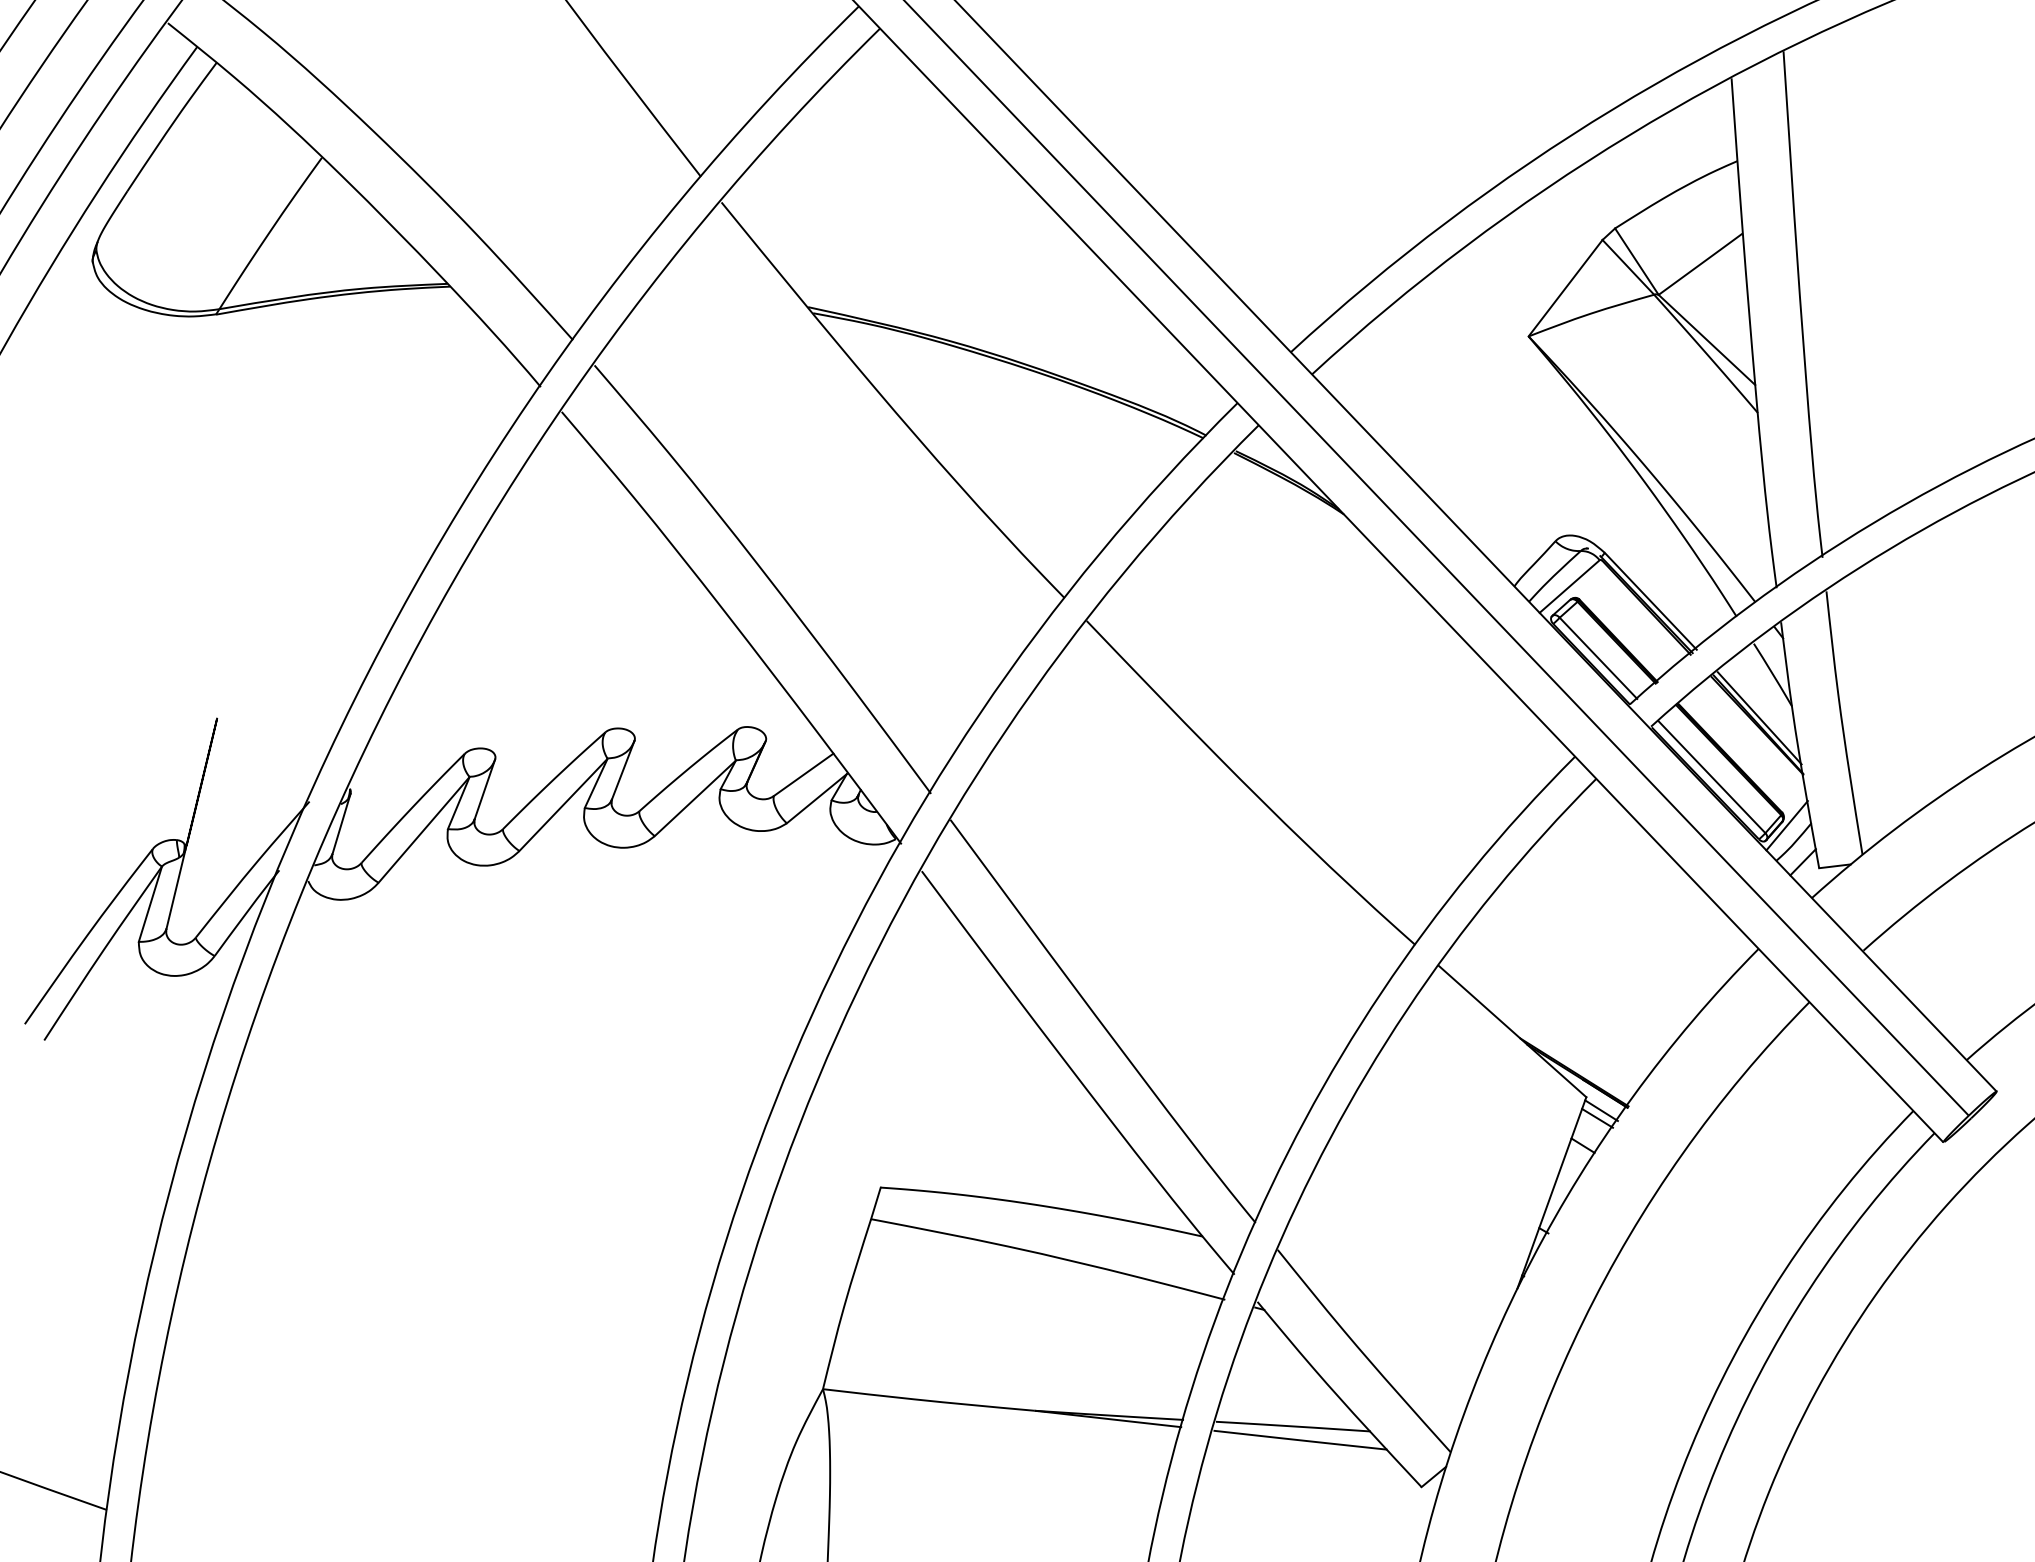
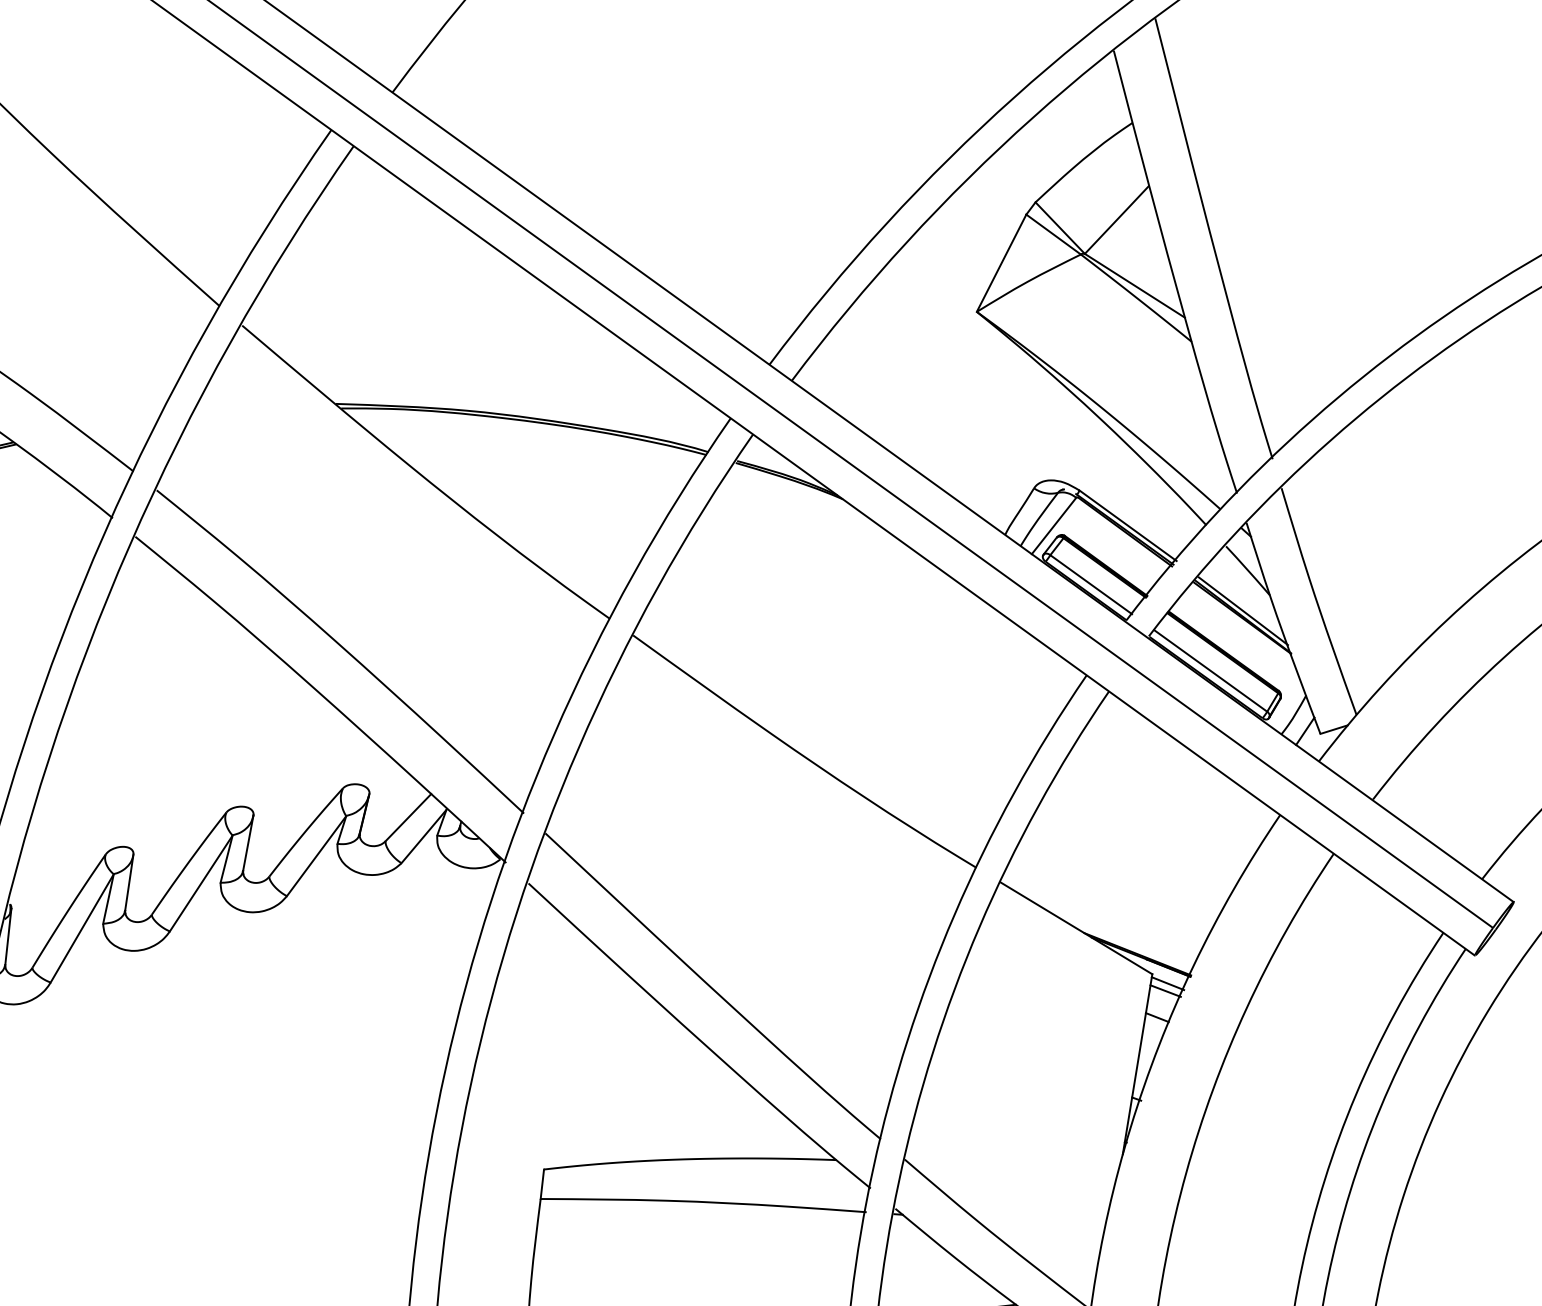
line: (1786, 825) -> (1284, 701), removed

